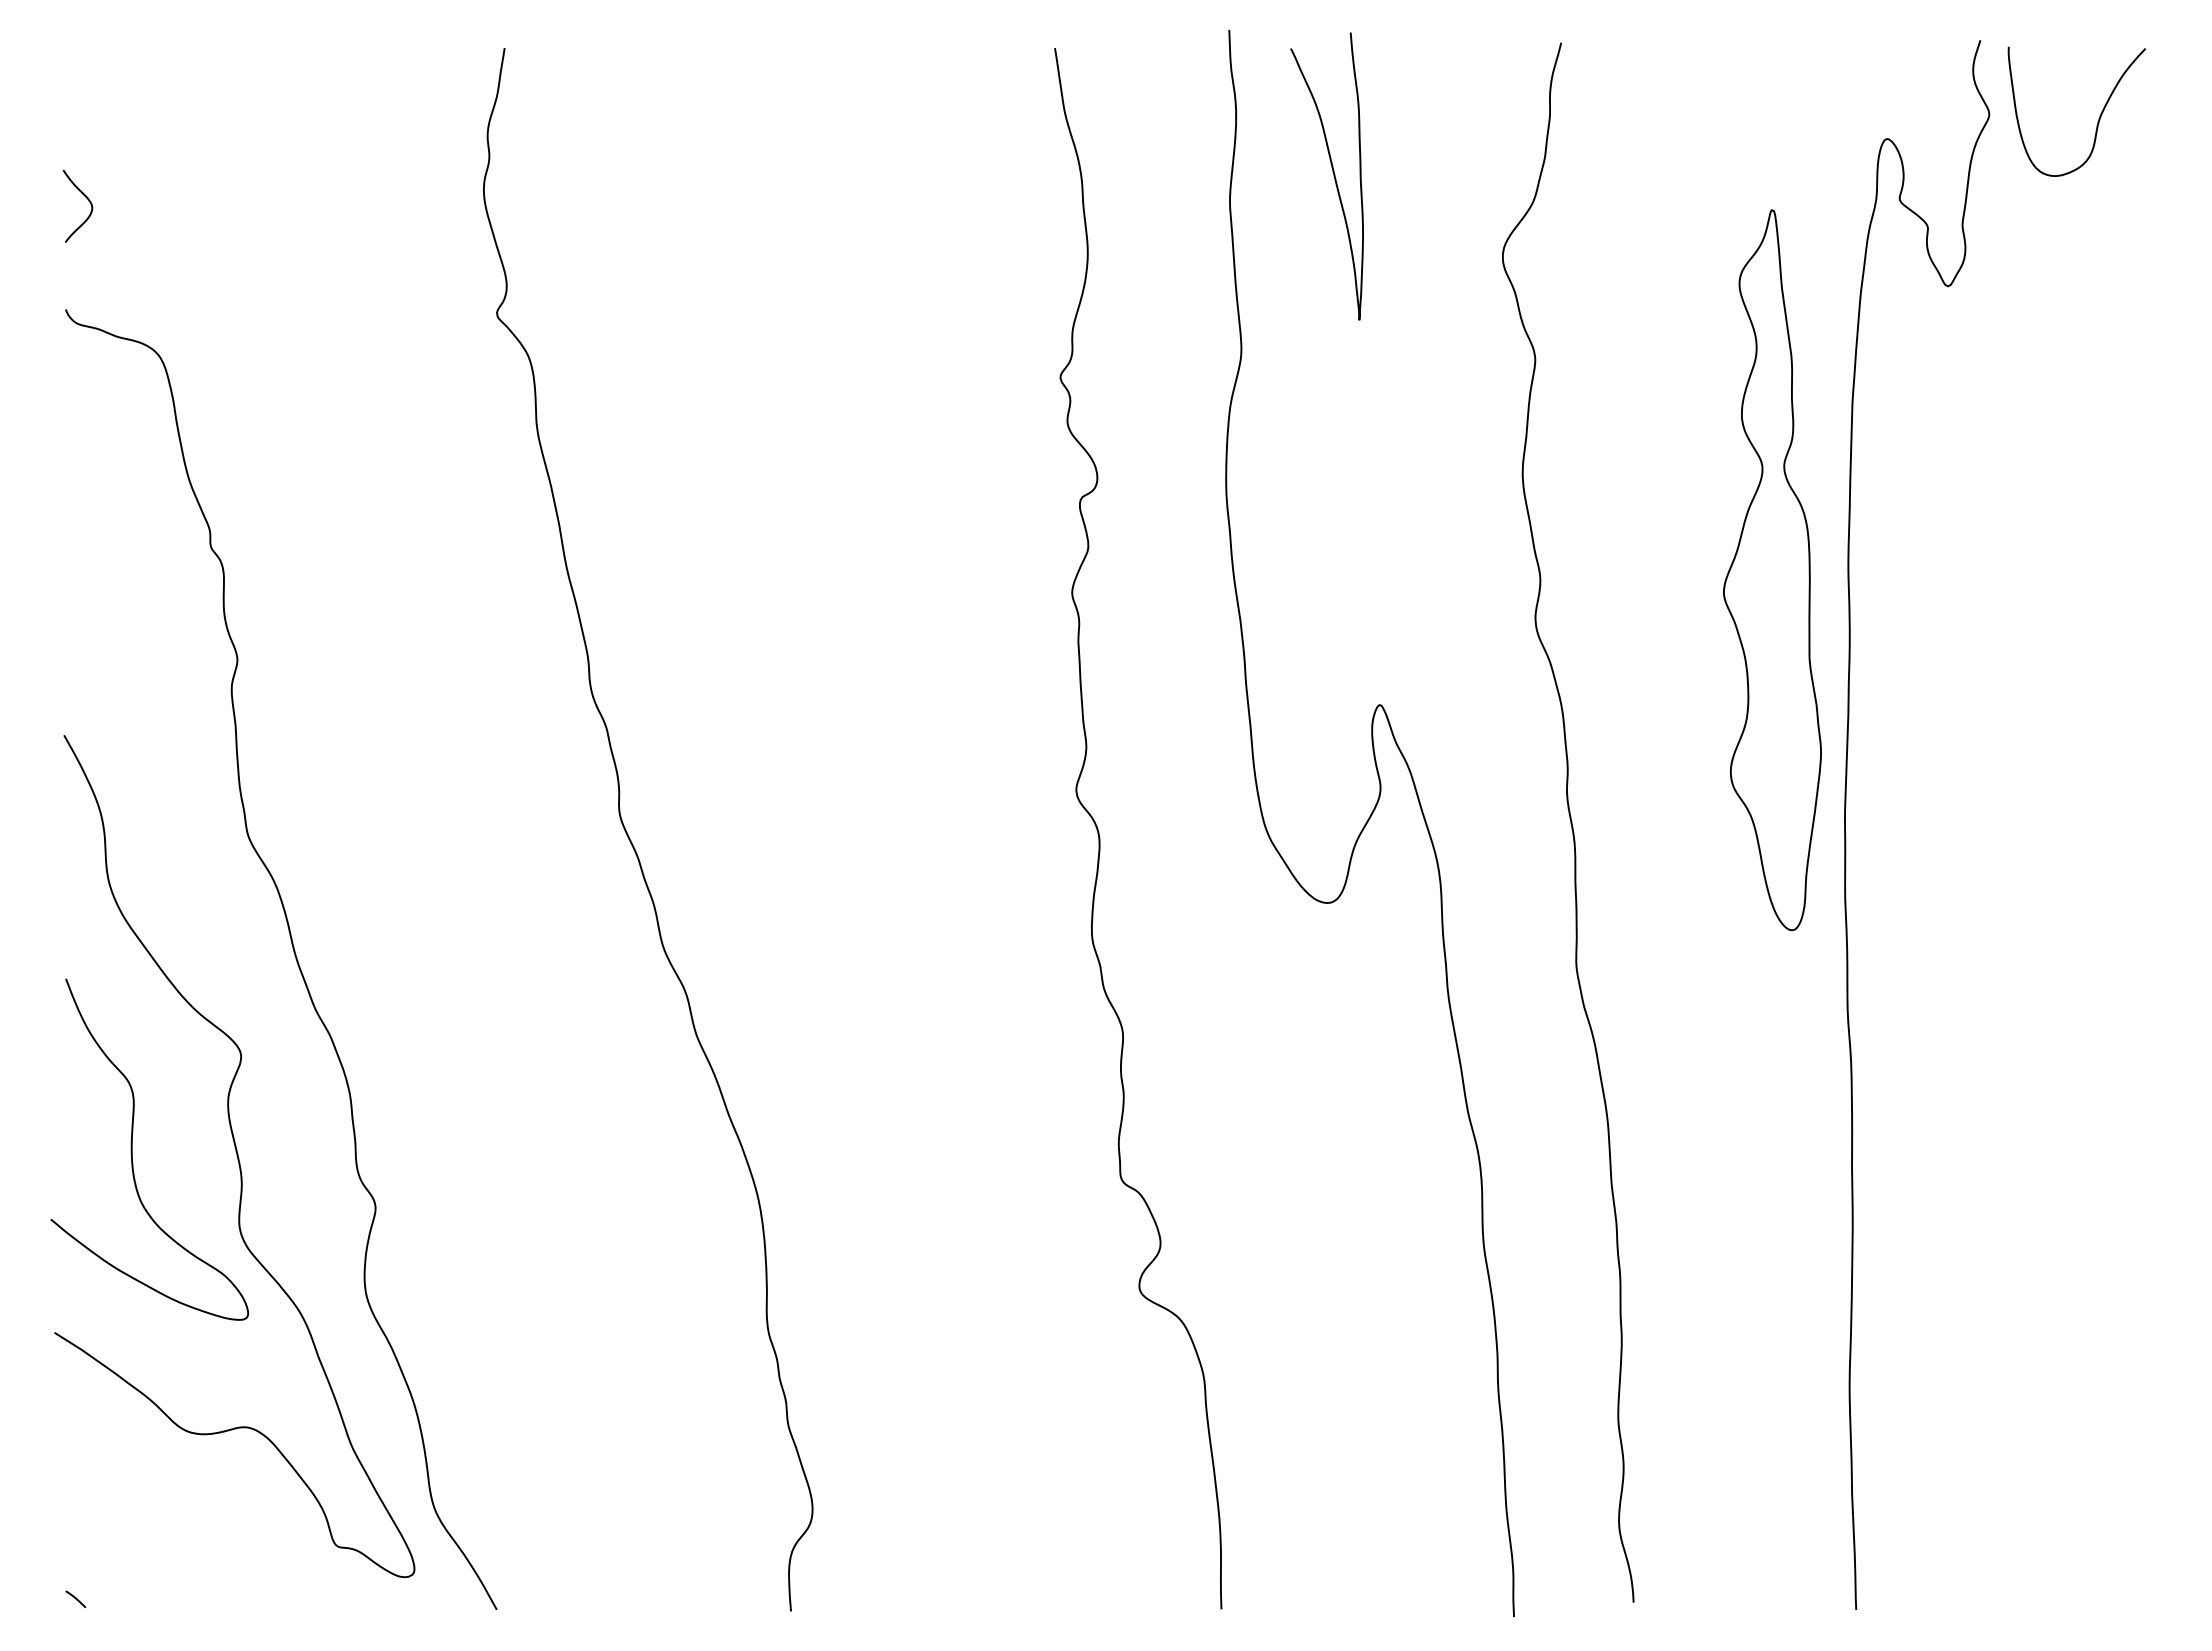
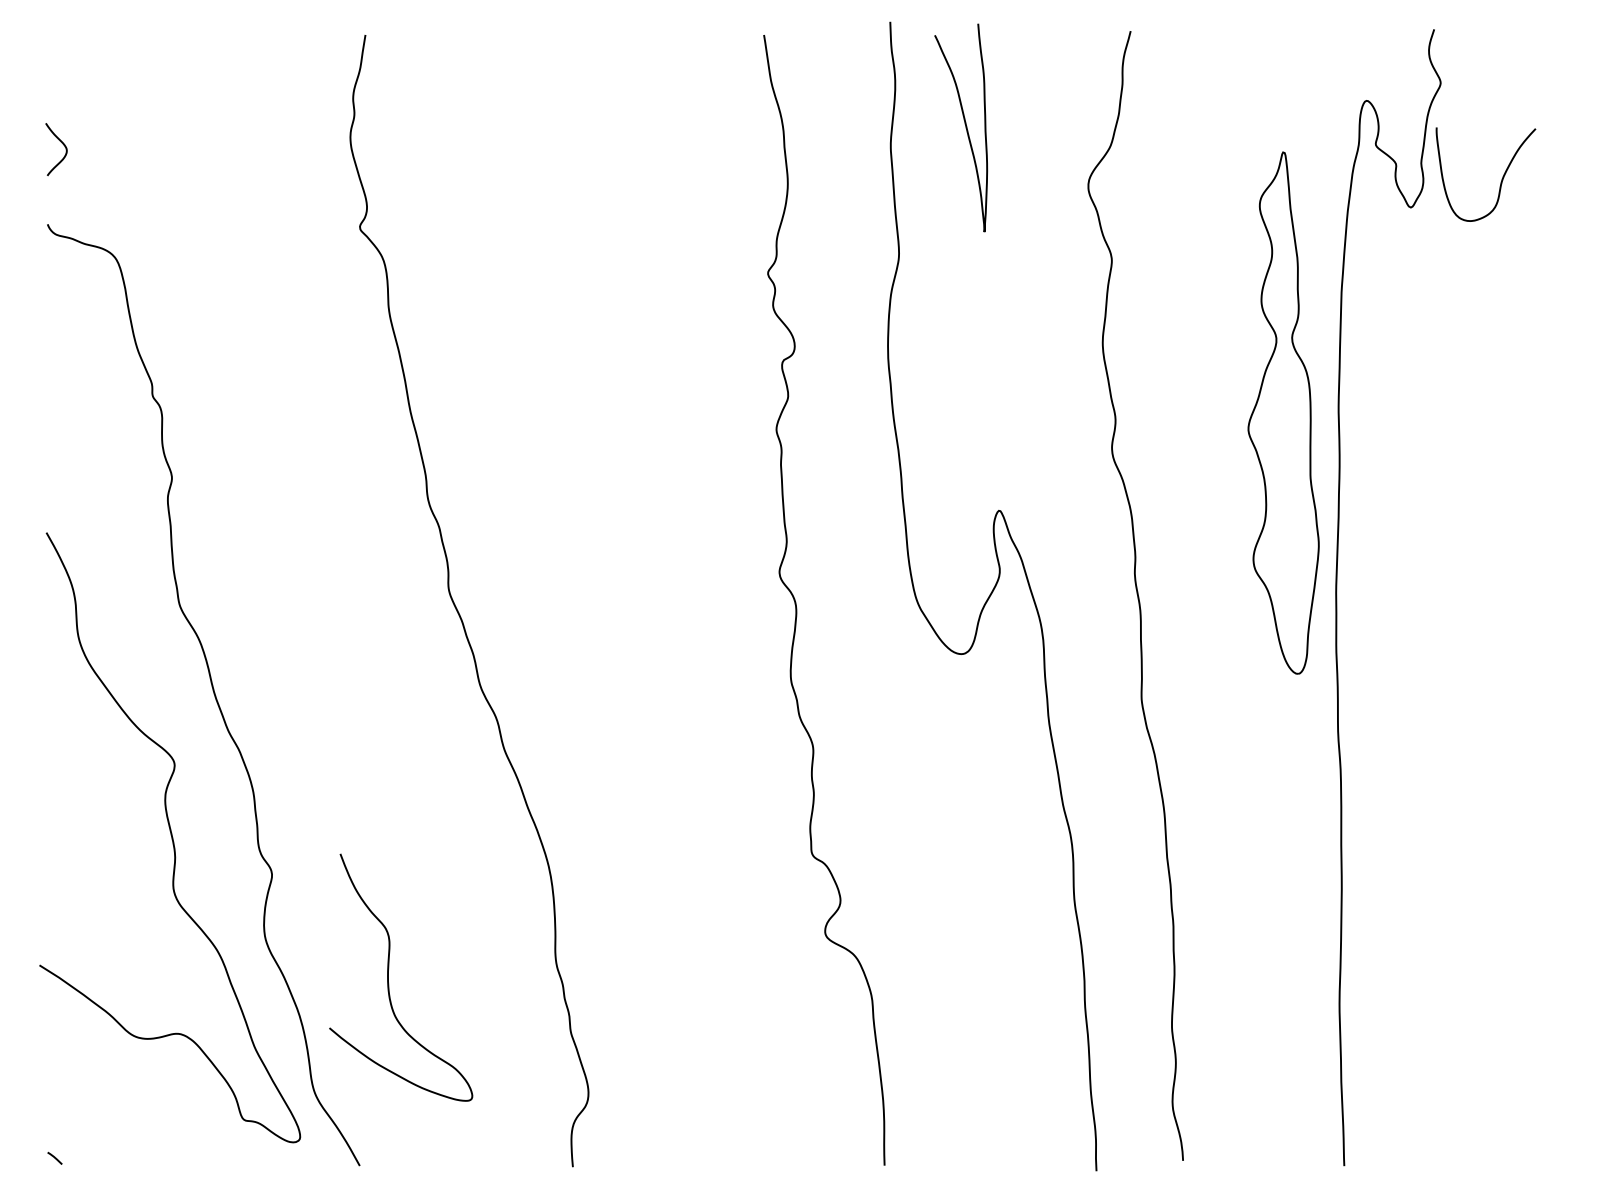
curve: (2098, 118) -> (1501, 179), moved
curve: (132, 1149) -> (388, 977), moved

